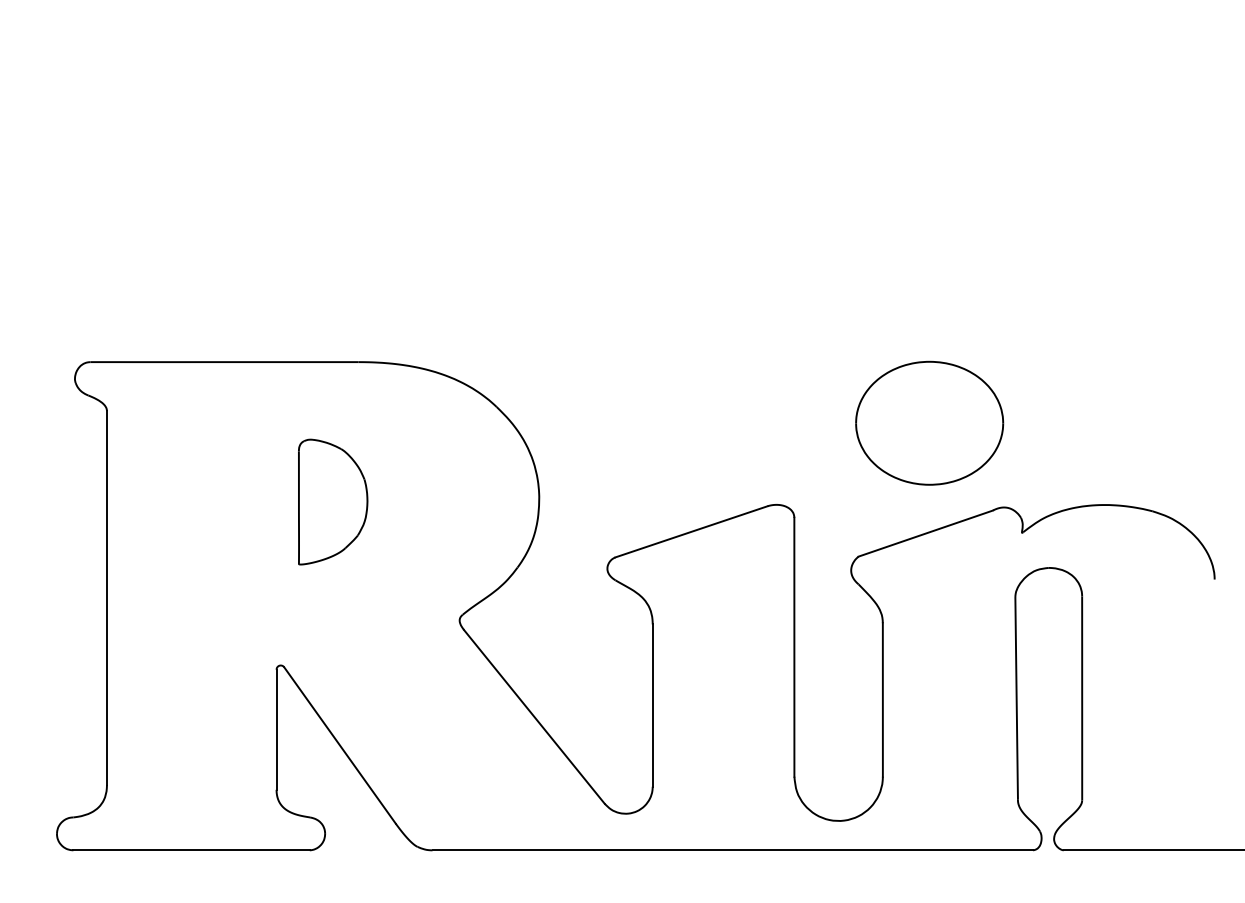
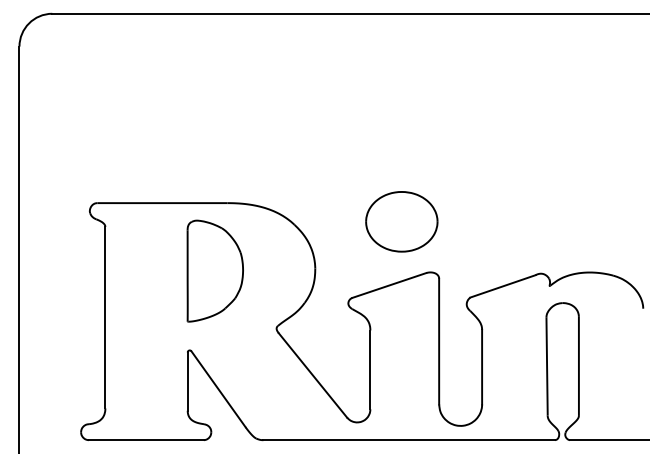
part: (928, 422) -> (401, 221), moved
part: (331, 500) -> (214, 270), size x1.67

